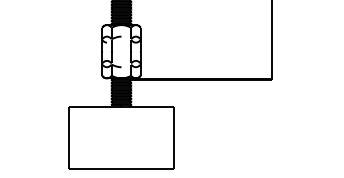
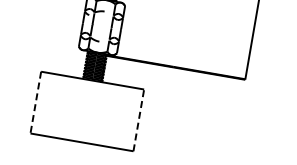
line: (173, 137) -> (138, 119), solid -> dashed
line: (69, 138) -> (36, 103), solid -> dashed

